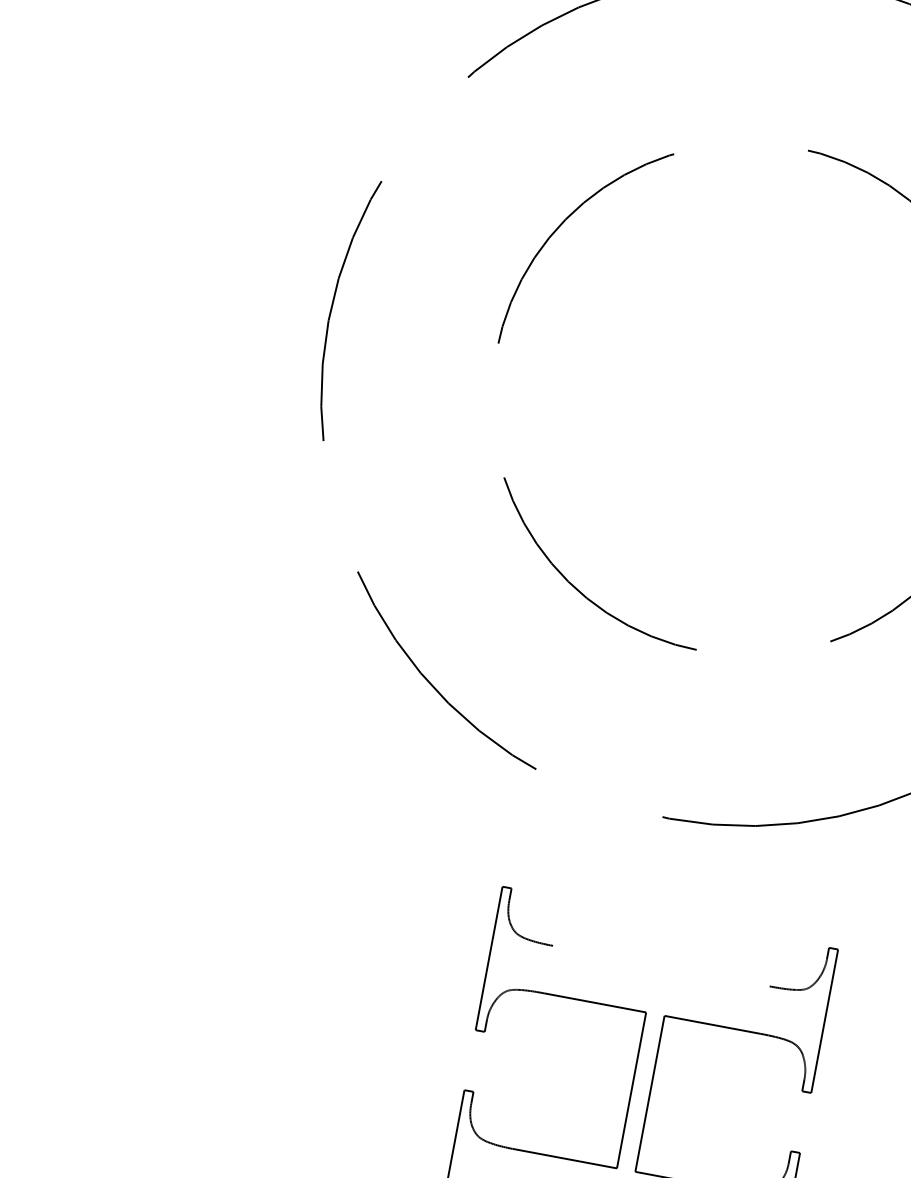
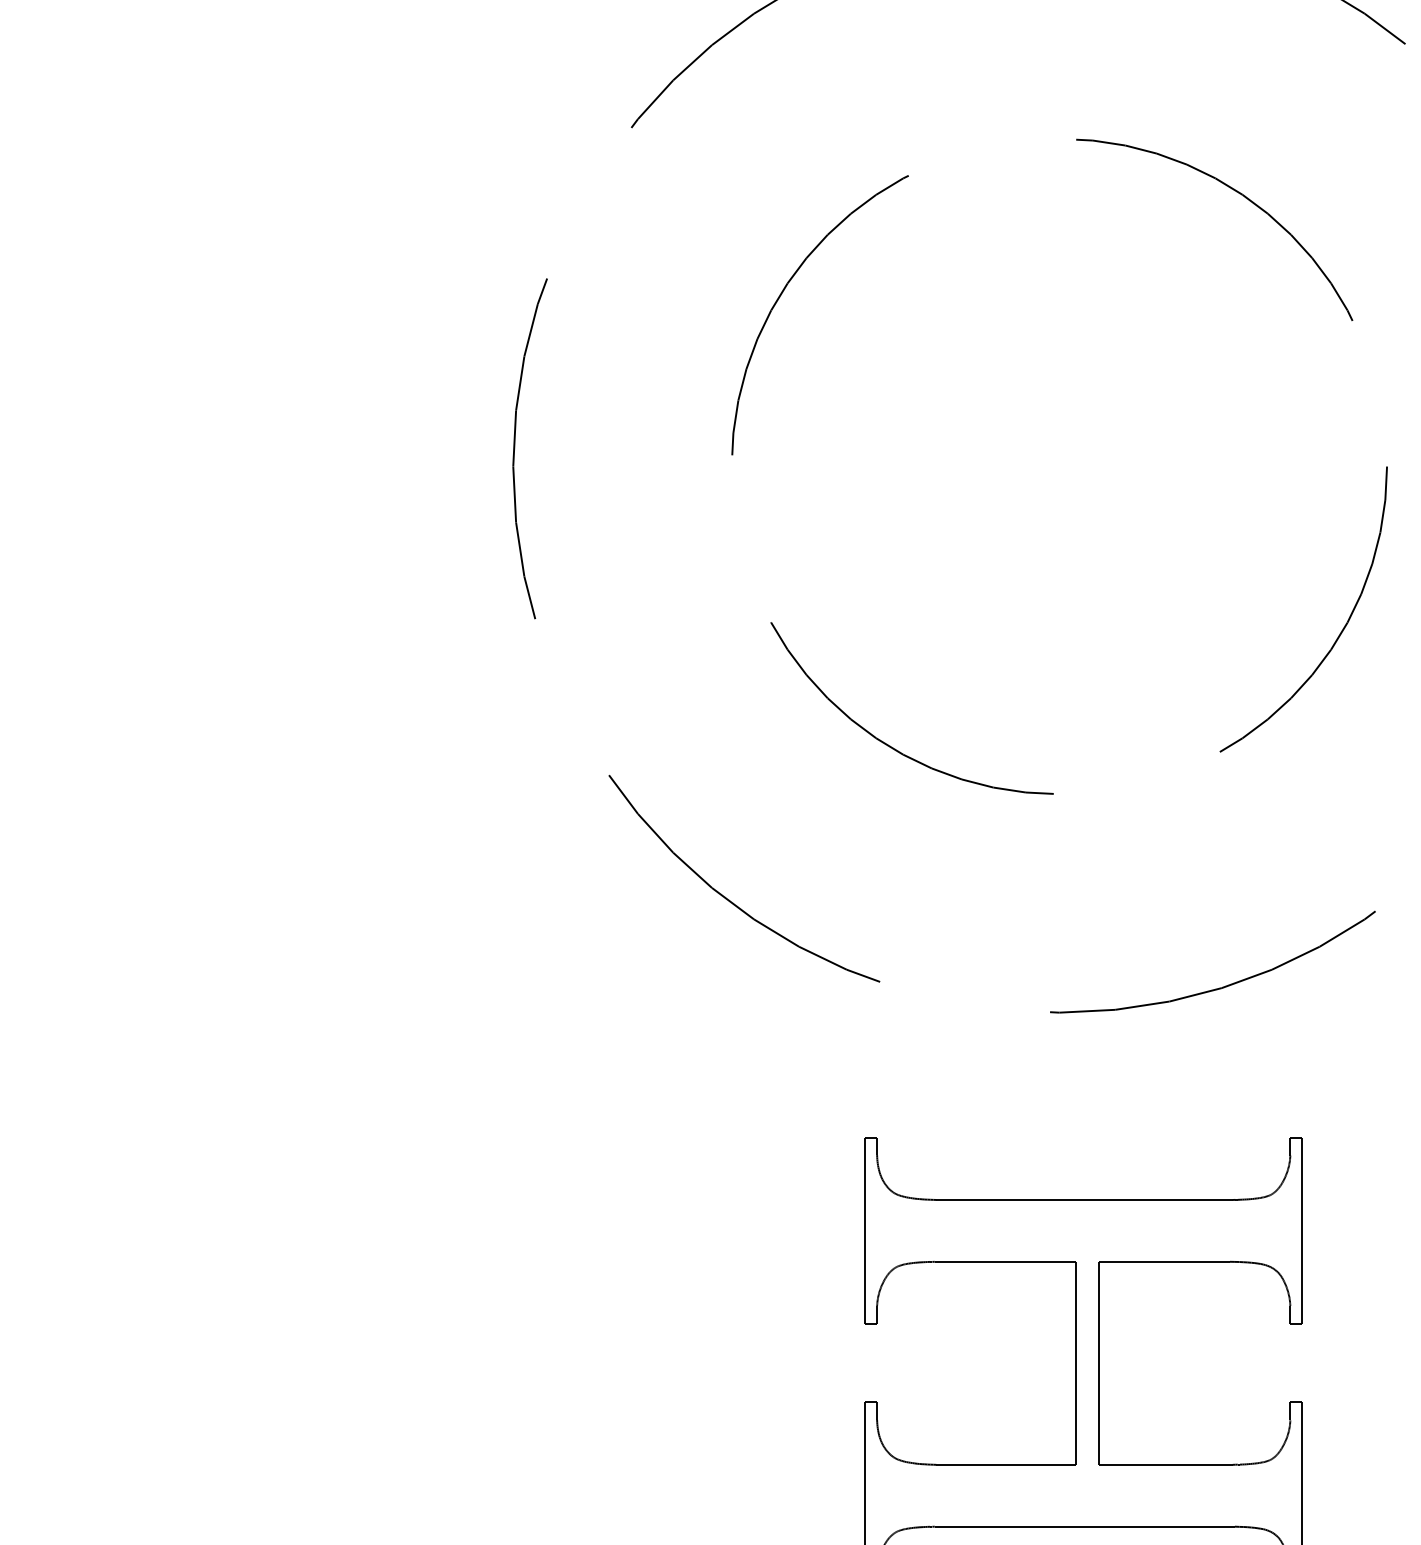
line: (661, 965) -> (1083, 1199), added

